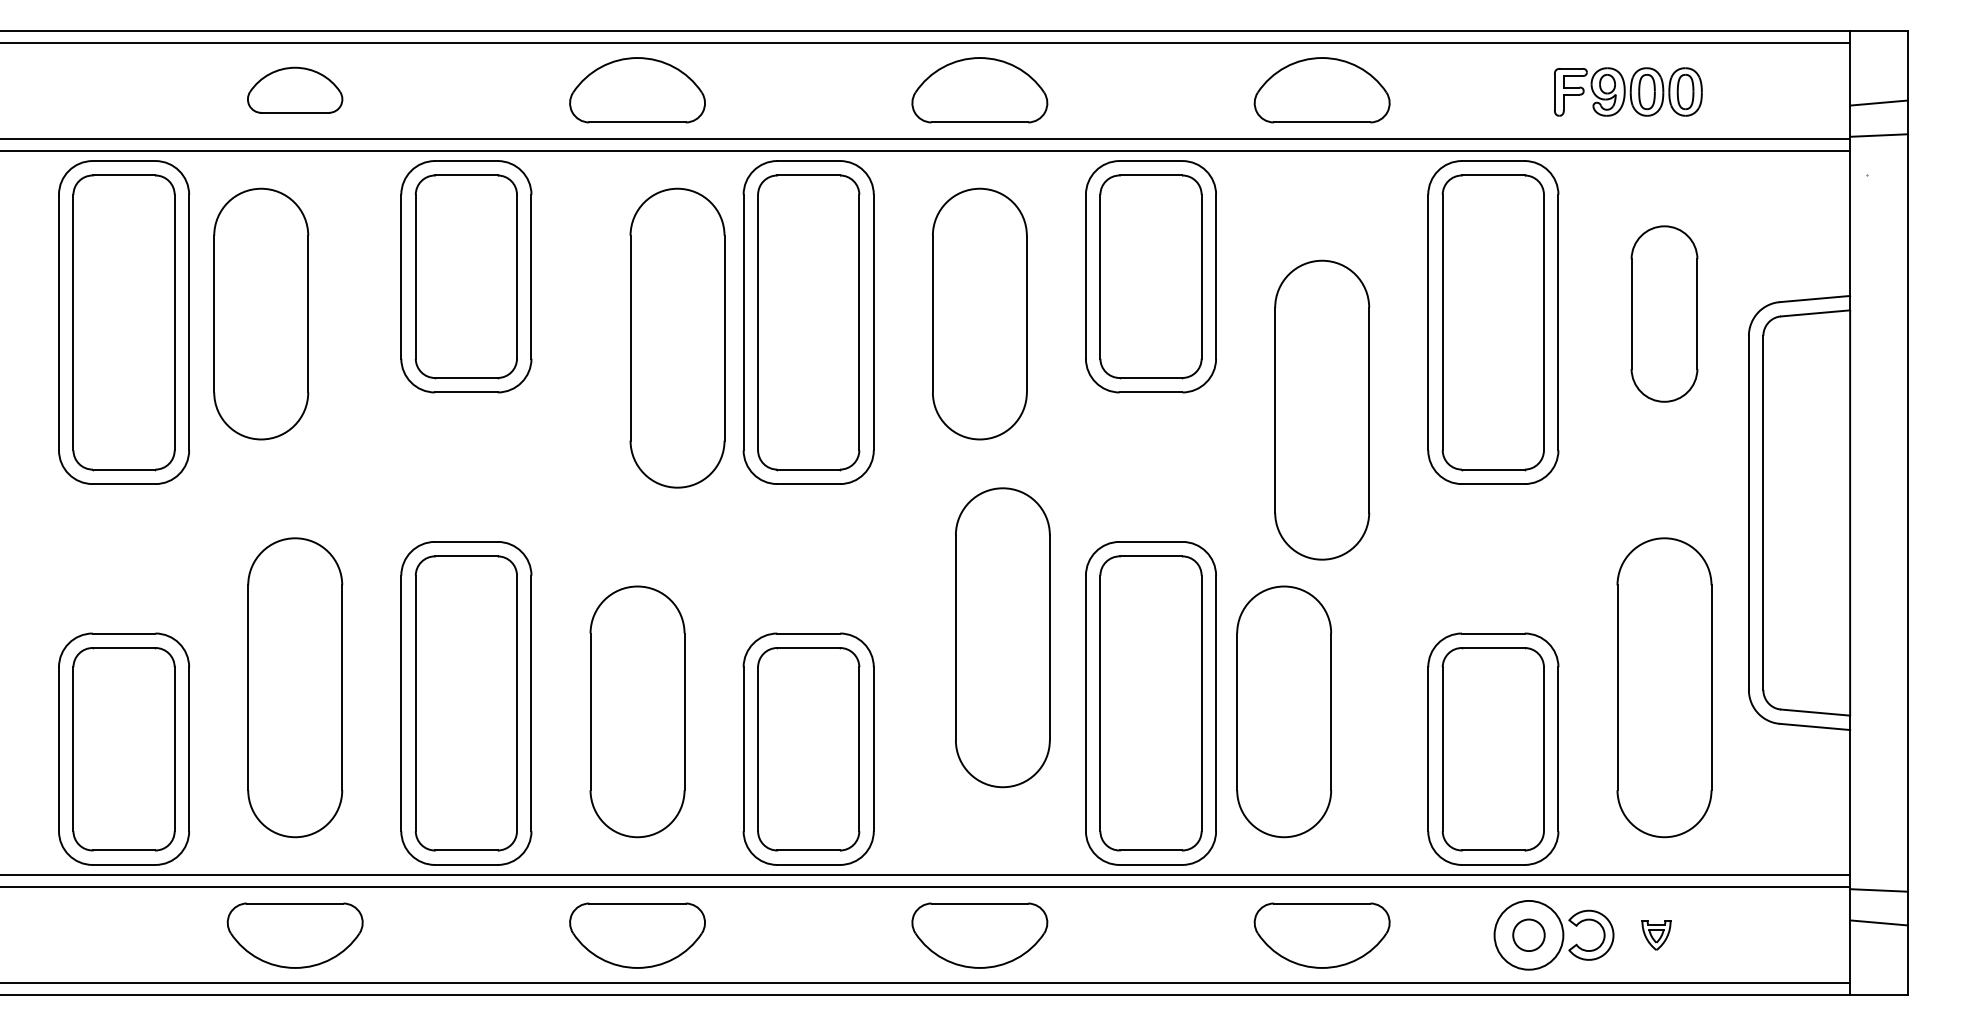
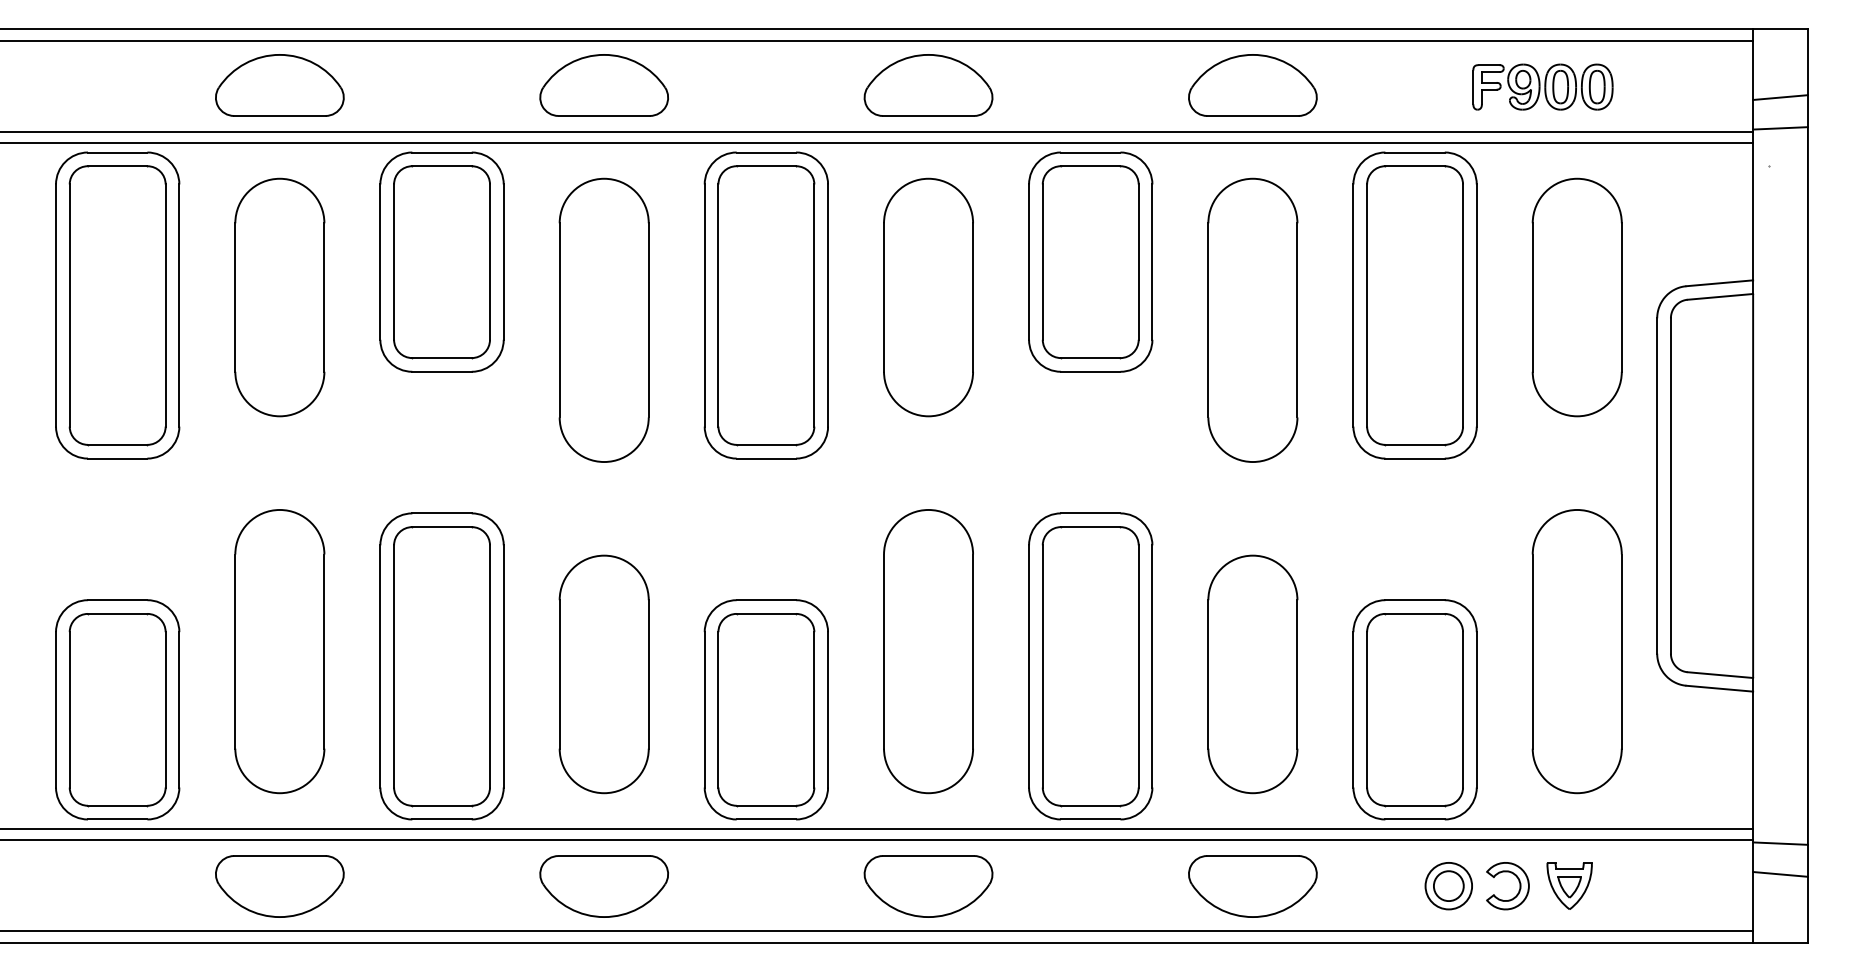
part: (294, 90) -> (279, 85), size x1.43
part: (261, 313) -> (280, 296), moved
part: (1664, 313) -> (1577, 296), size x1.43
part: (677, 337) -> (604, 319), moved
part: (1322, 409) -> (1253, 319), moved
part: (1002, 637) -> (928, 651), moved
part: (1284, 711) -> (1253, 674), moved
circle: (1528, 934) -> (1448, 885), size x0.71
part: (1656, 935) -> (1569, 886), size x1.67

